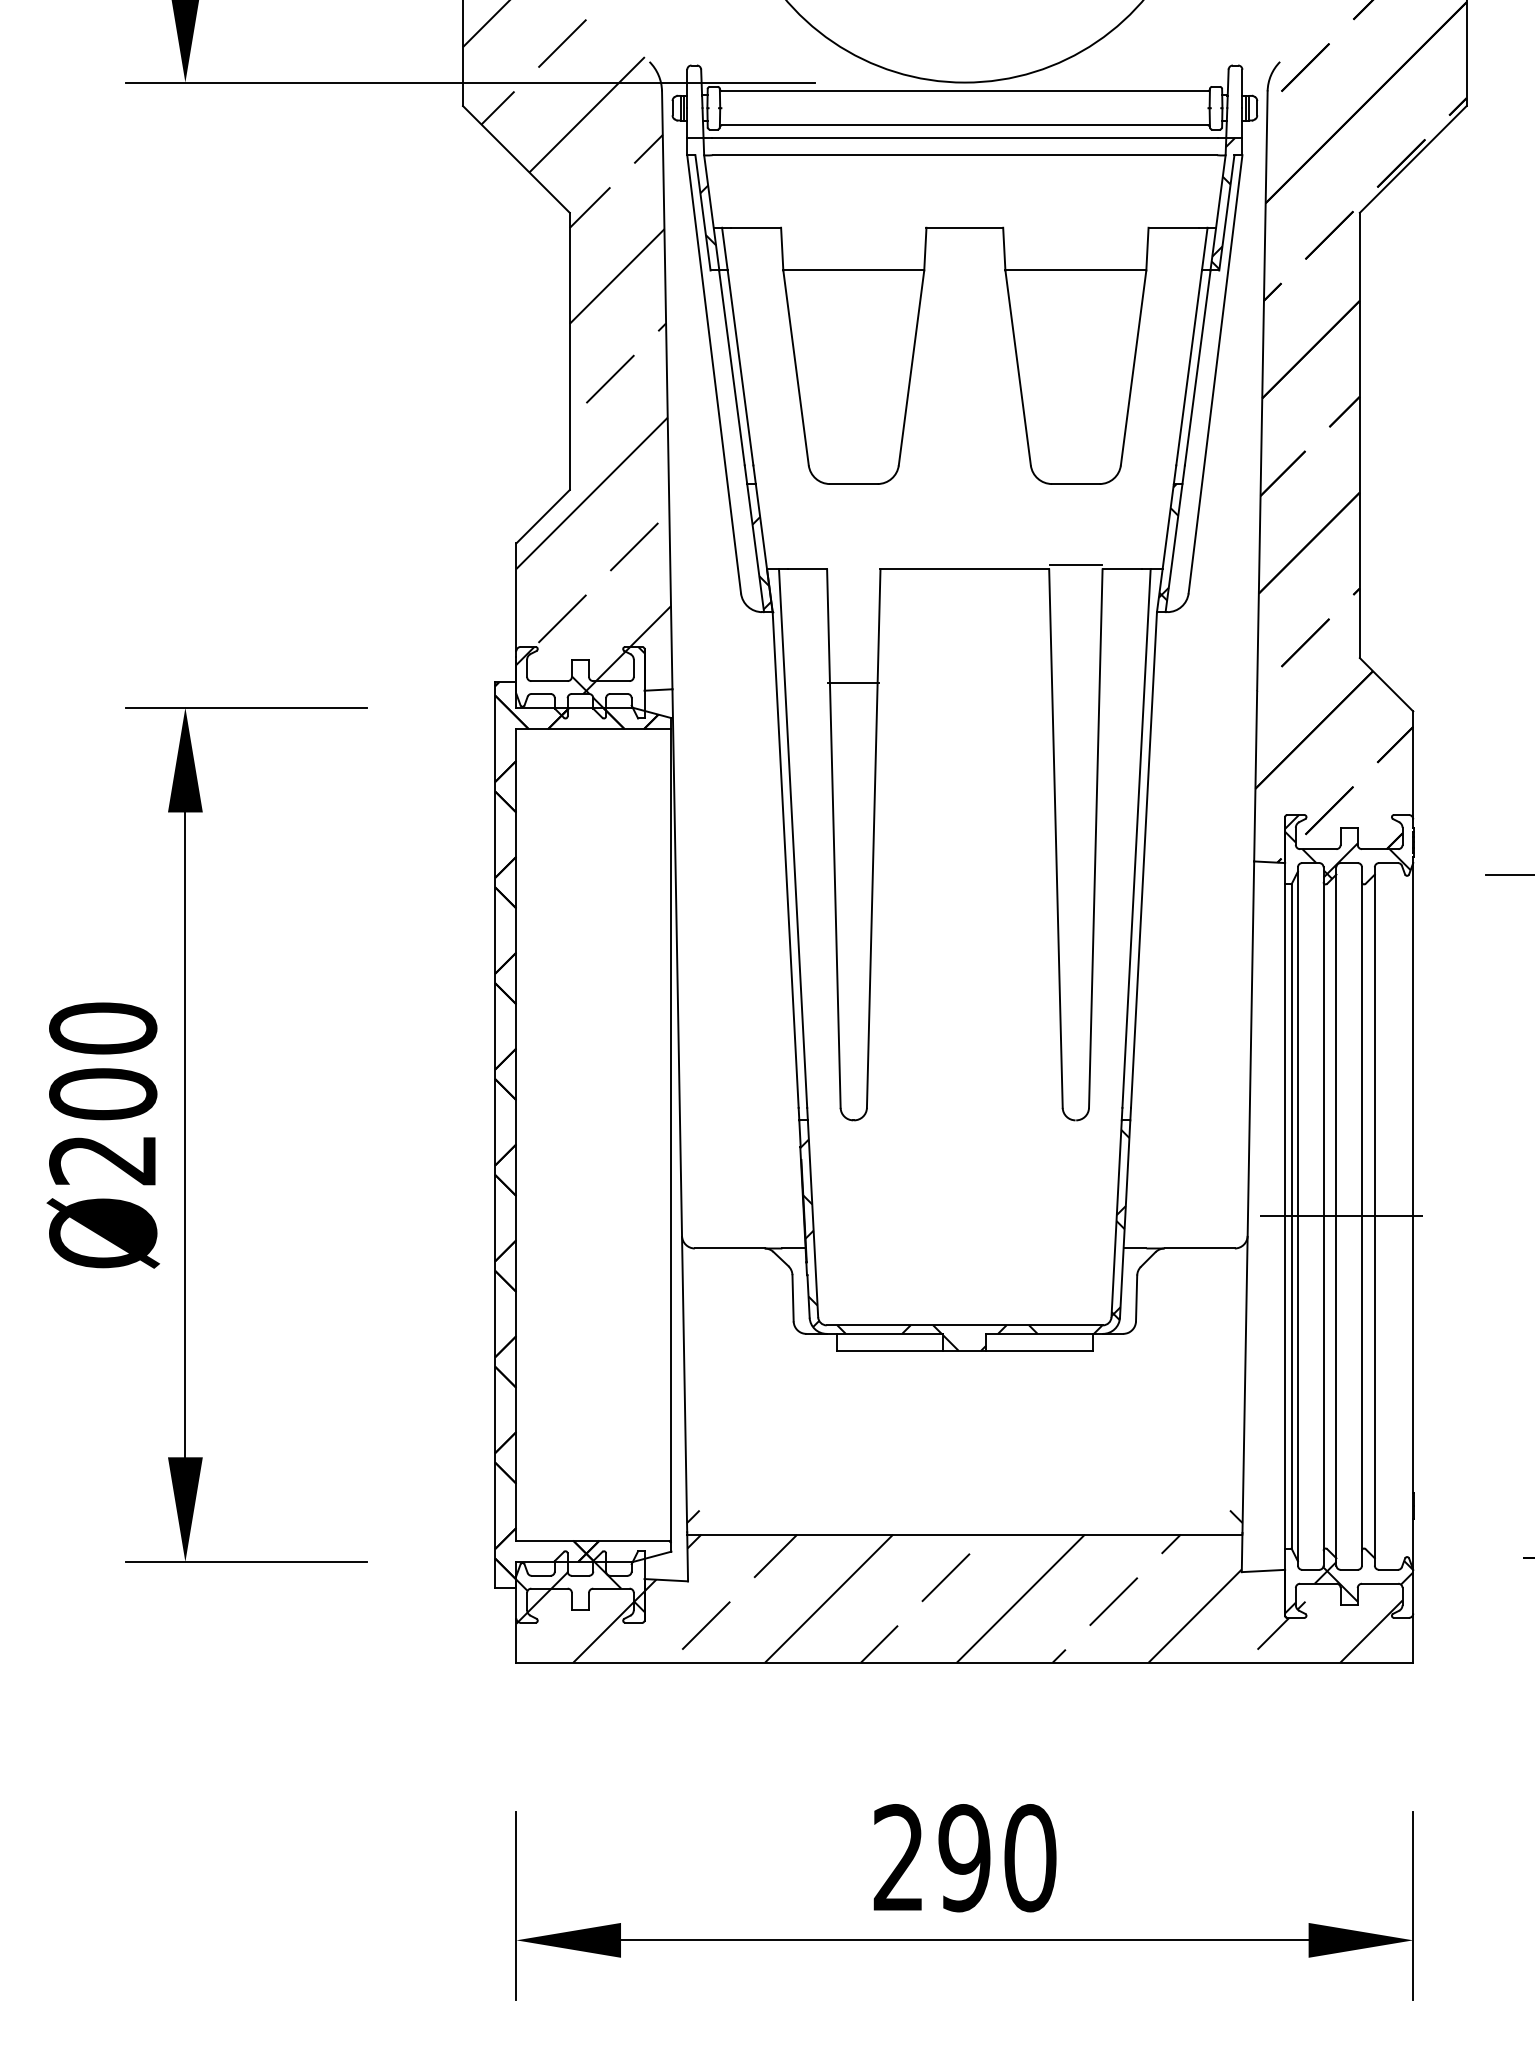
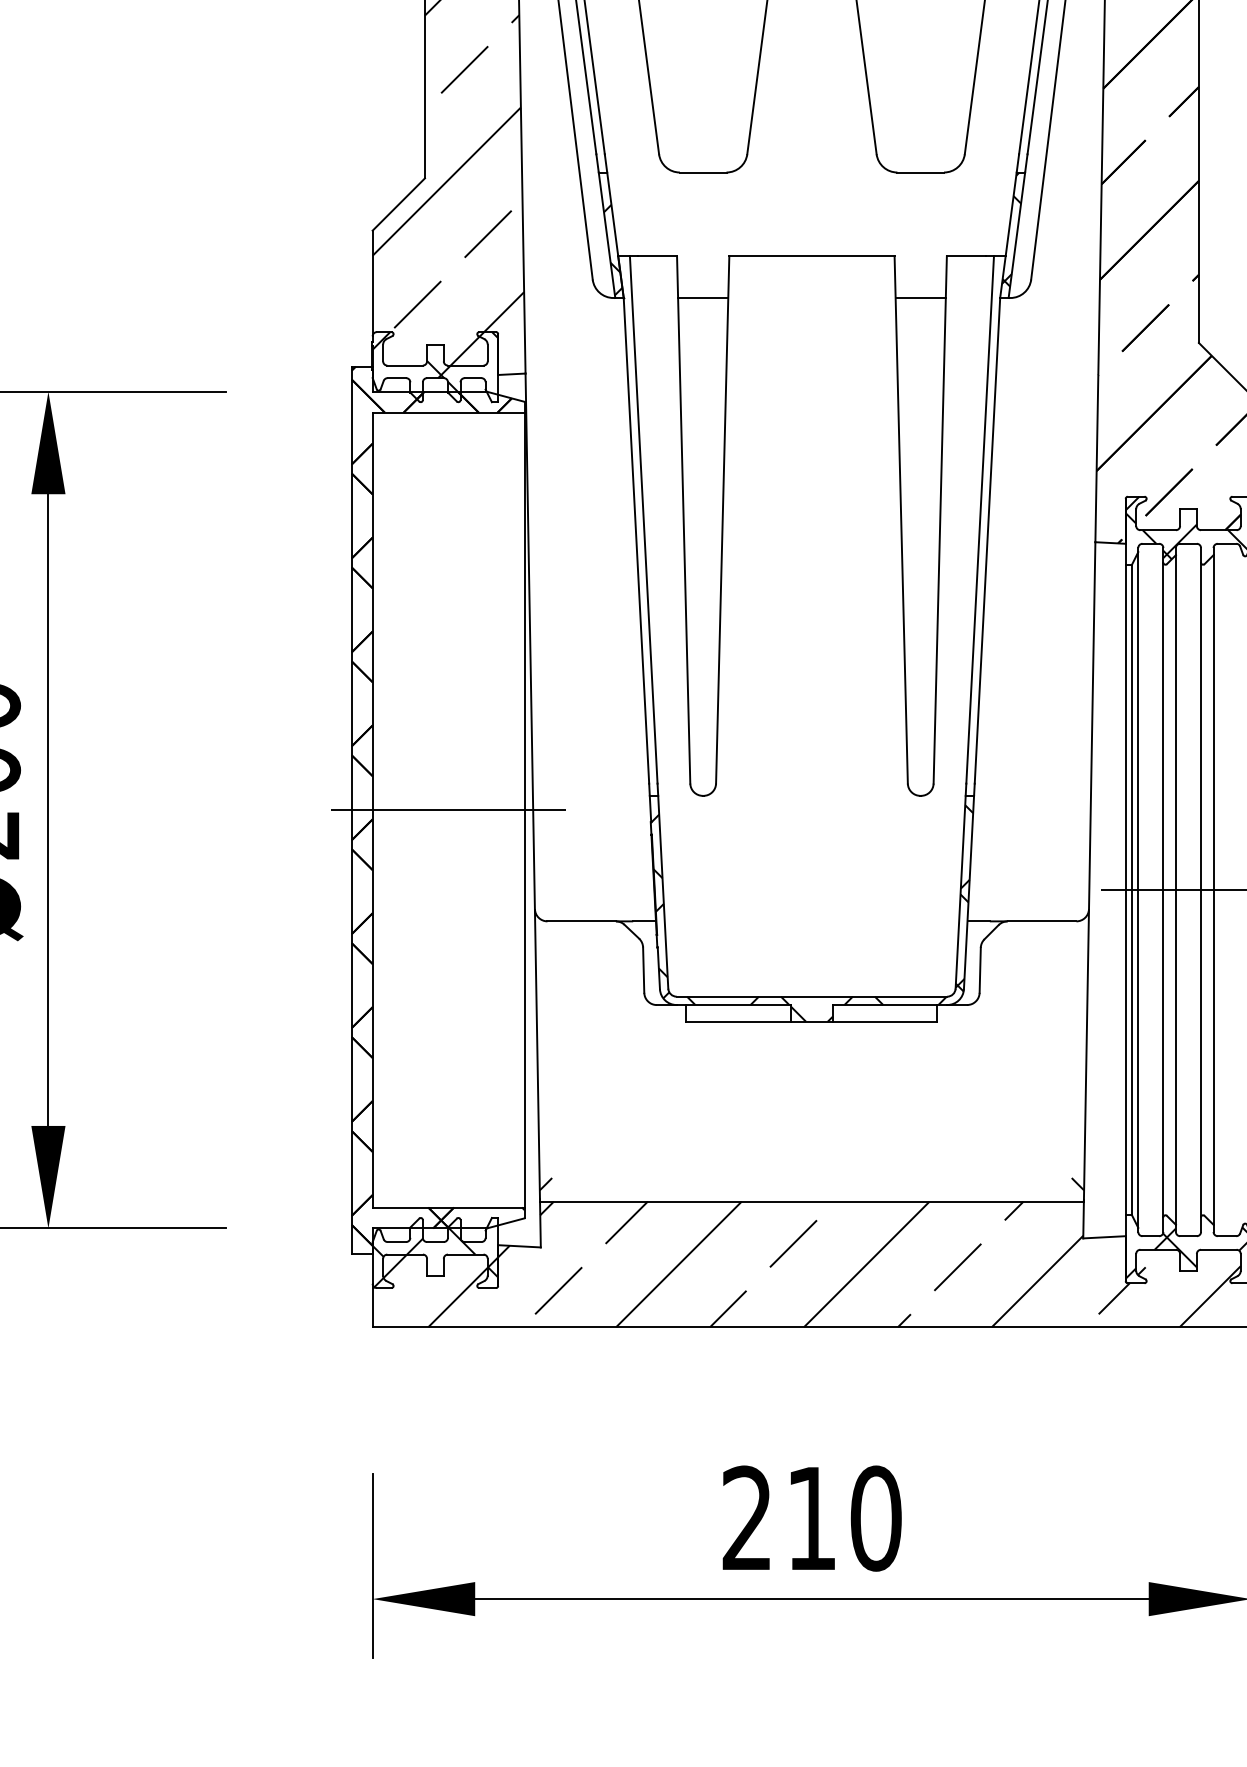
line: (1075, 565) -> (920, 298), moved
line: (853, 683) -> (702, 298), moved
line: (593, 1134) -> (448, 809), added
text: (964, 1858) -> (811, 1518), 290 -> 210

